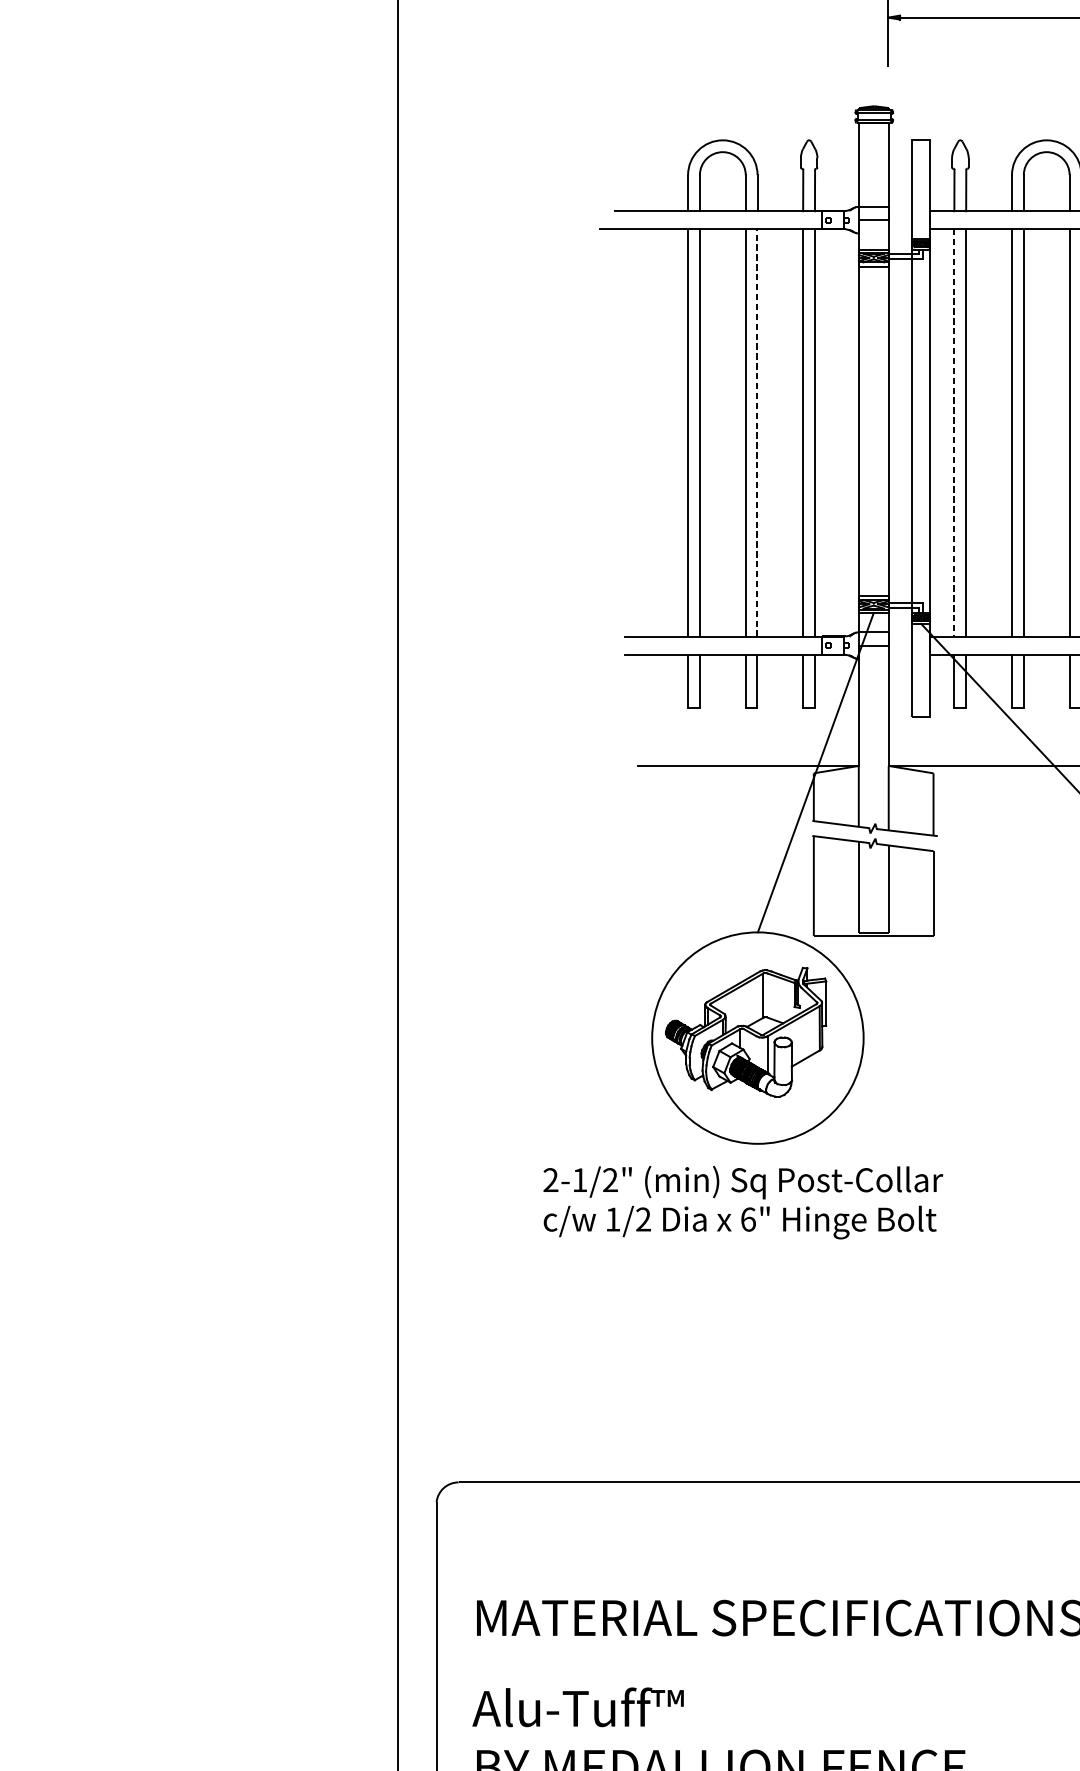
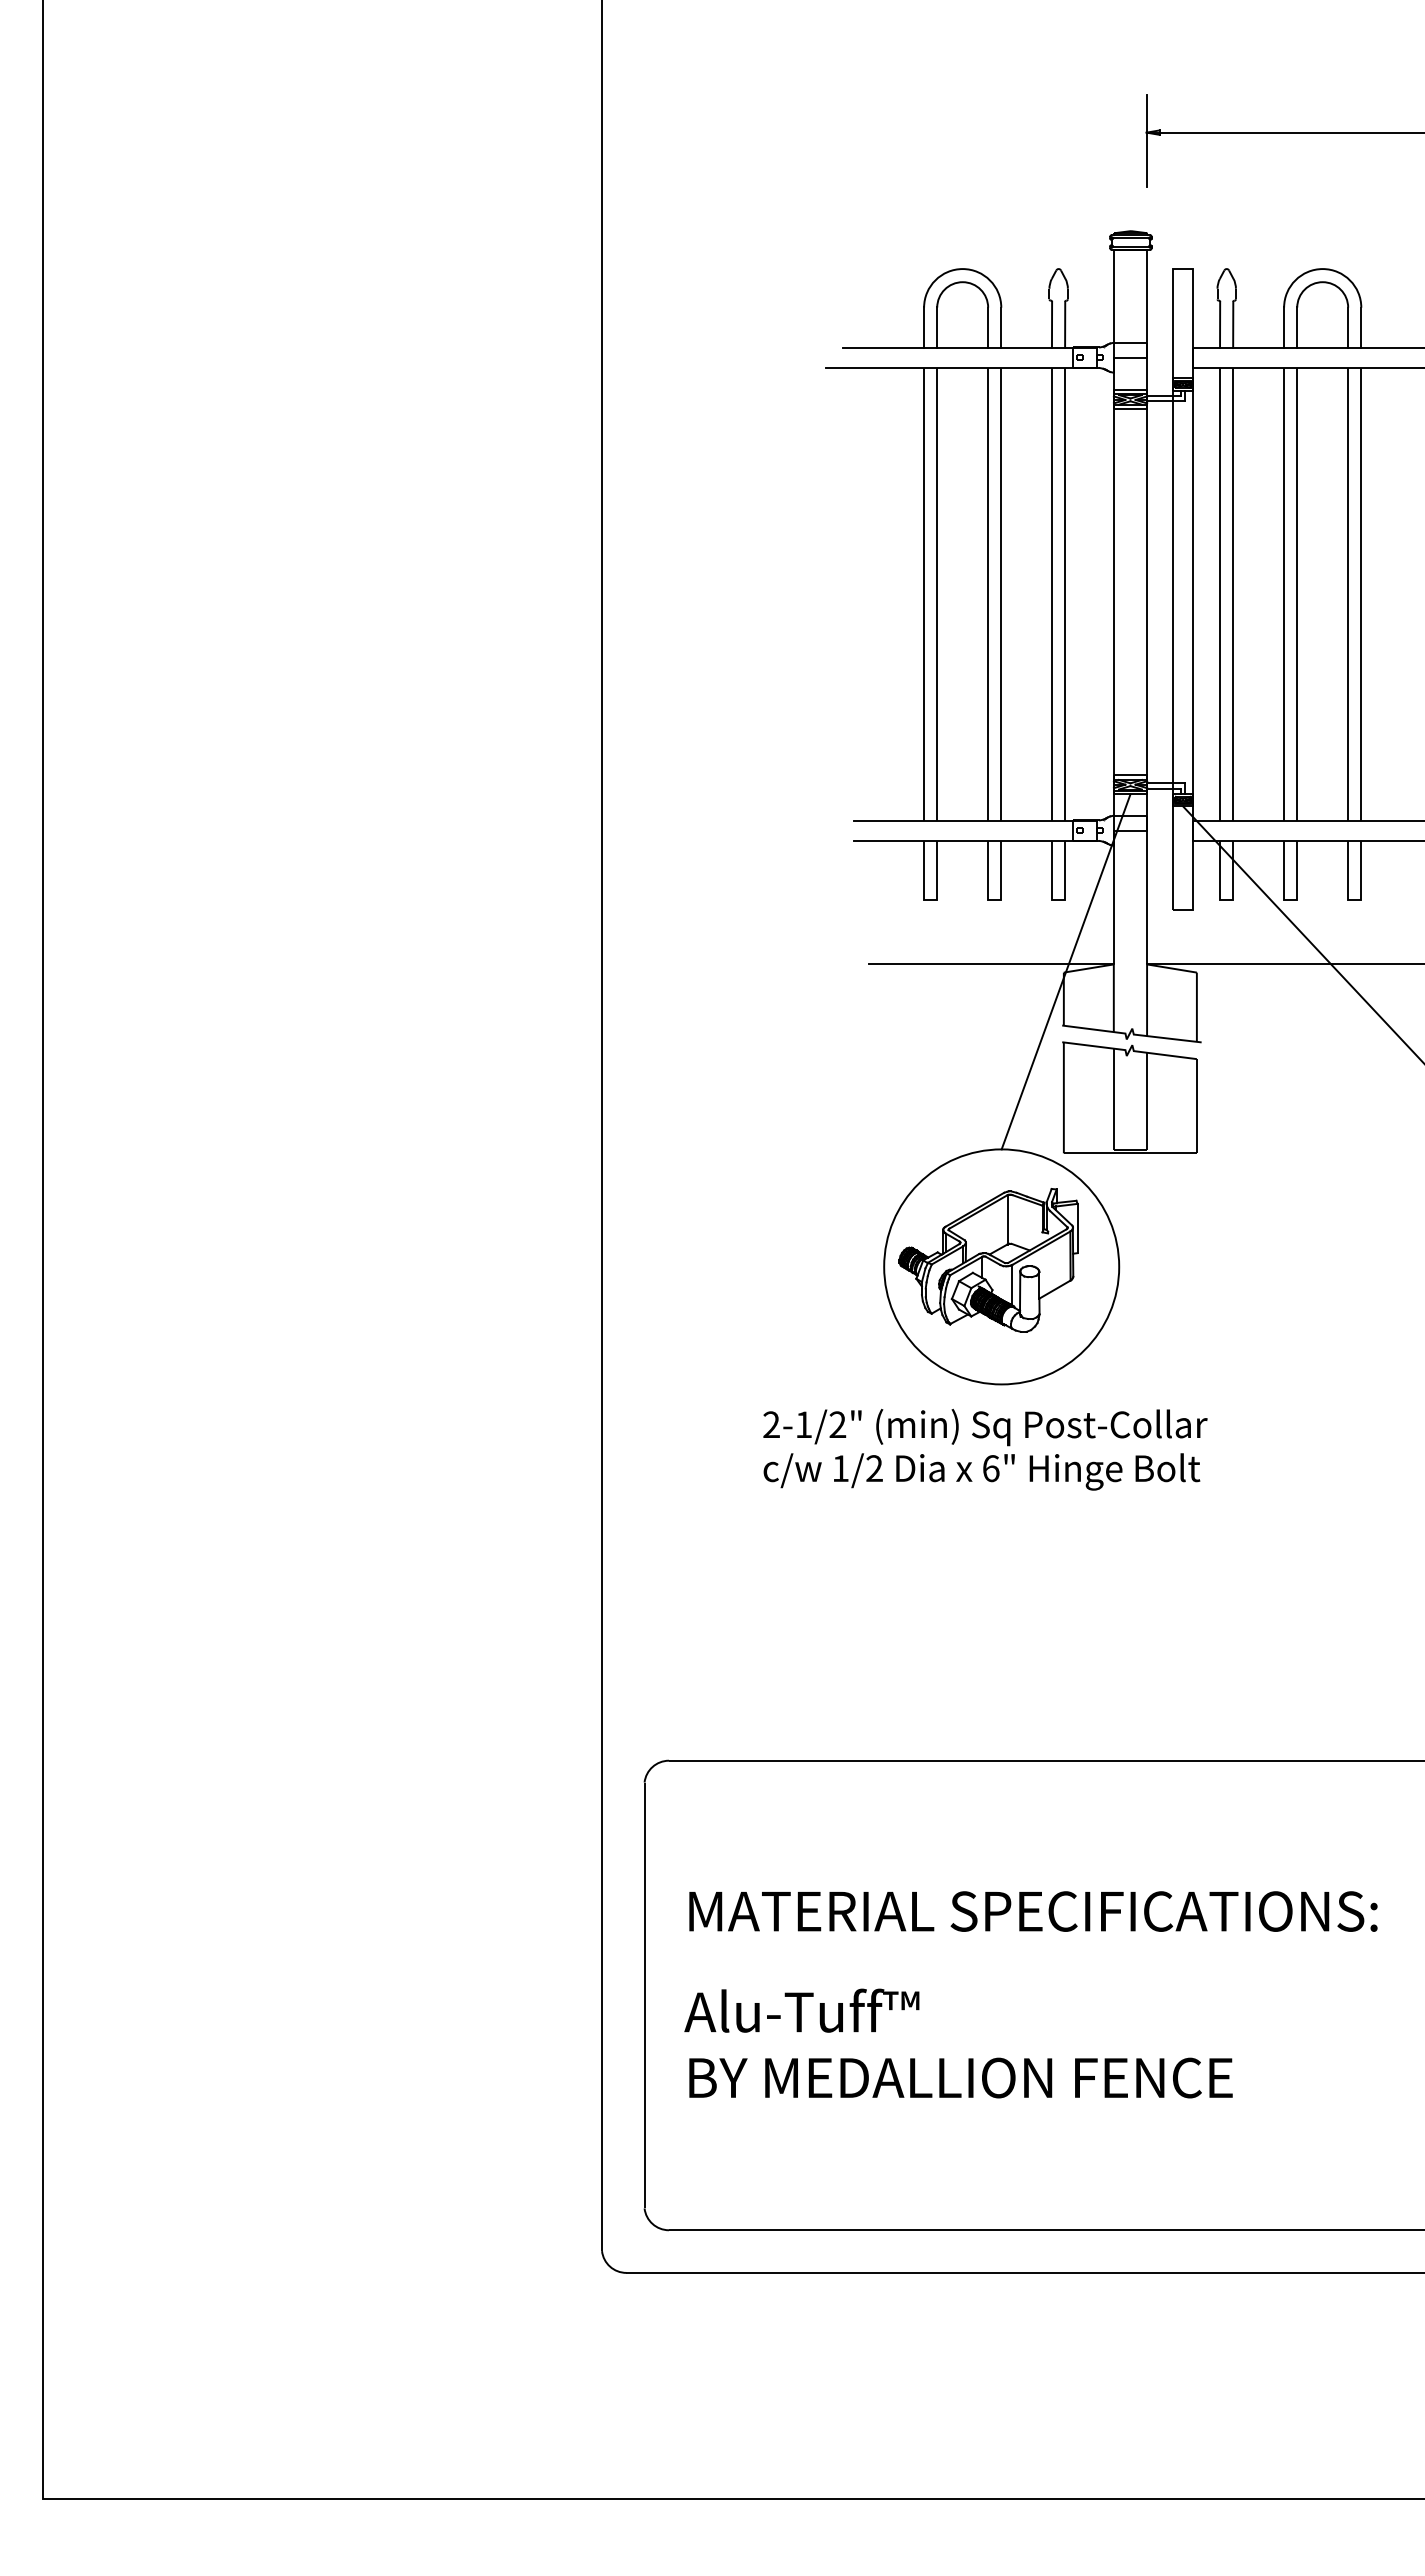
line: (757, 432) -> (1001, 593), dashed -> solid
line: (954, 433) -> (1220, 594), dashed -> solid

